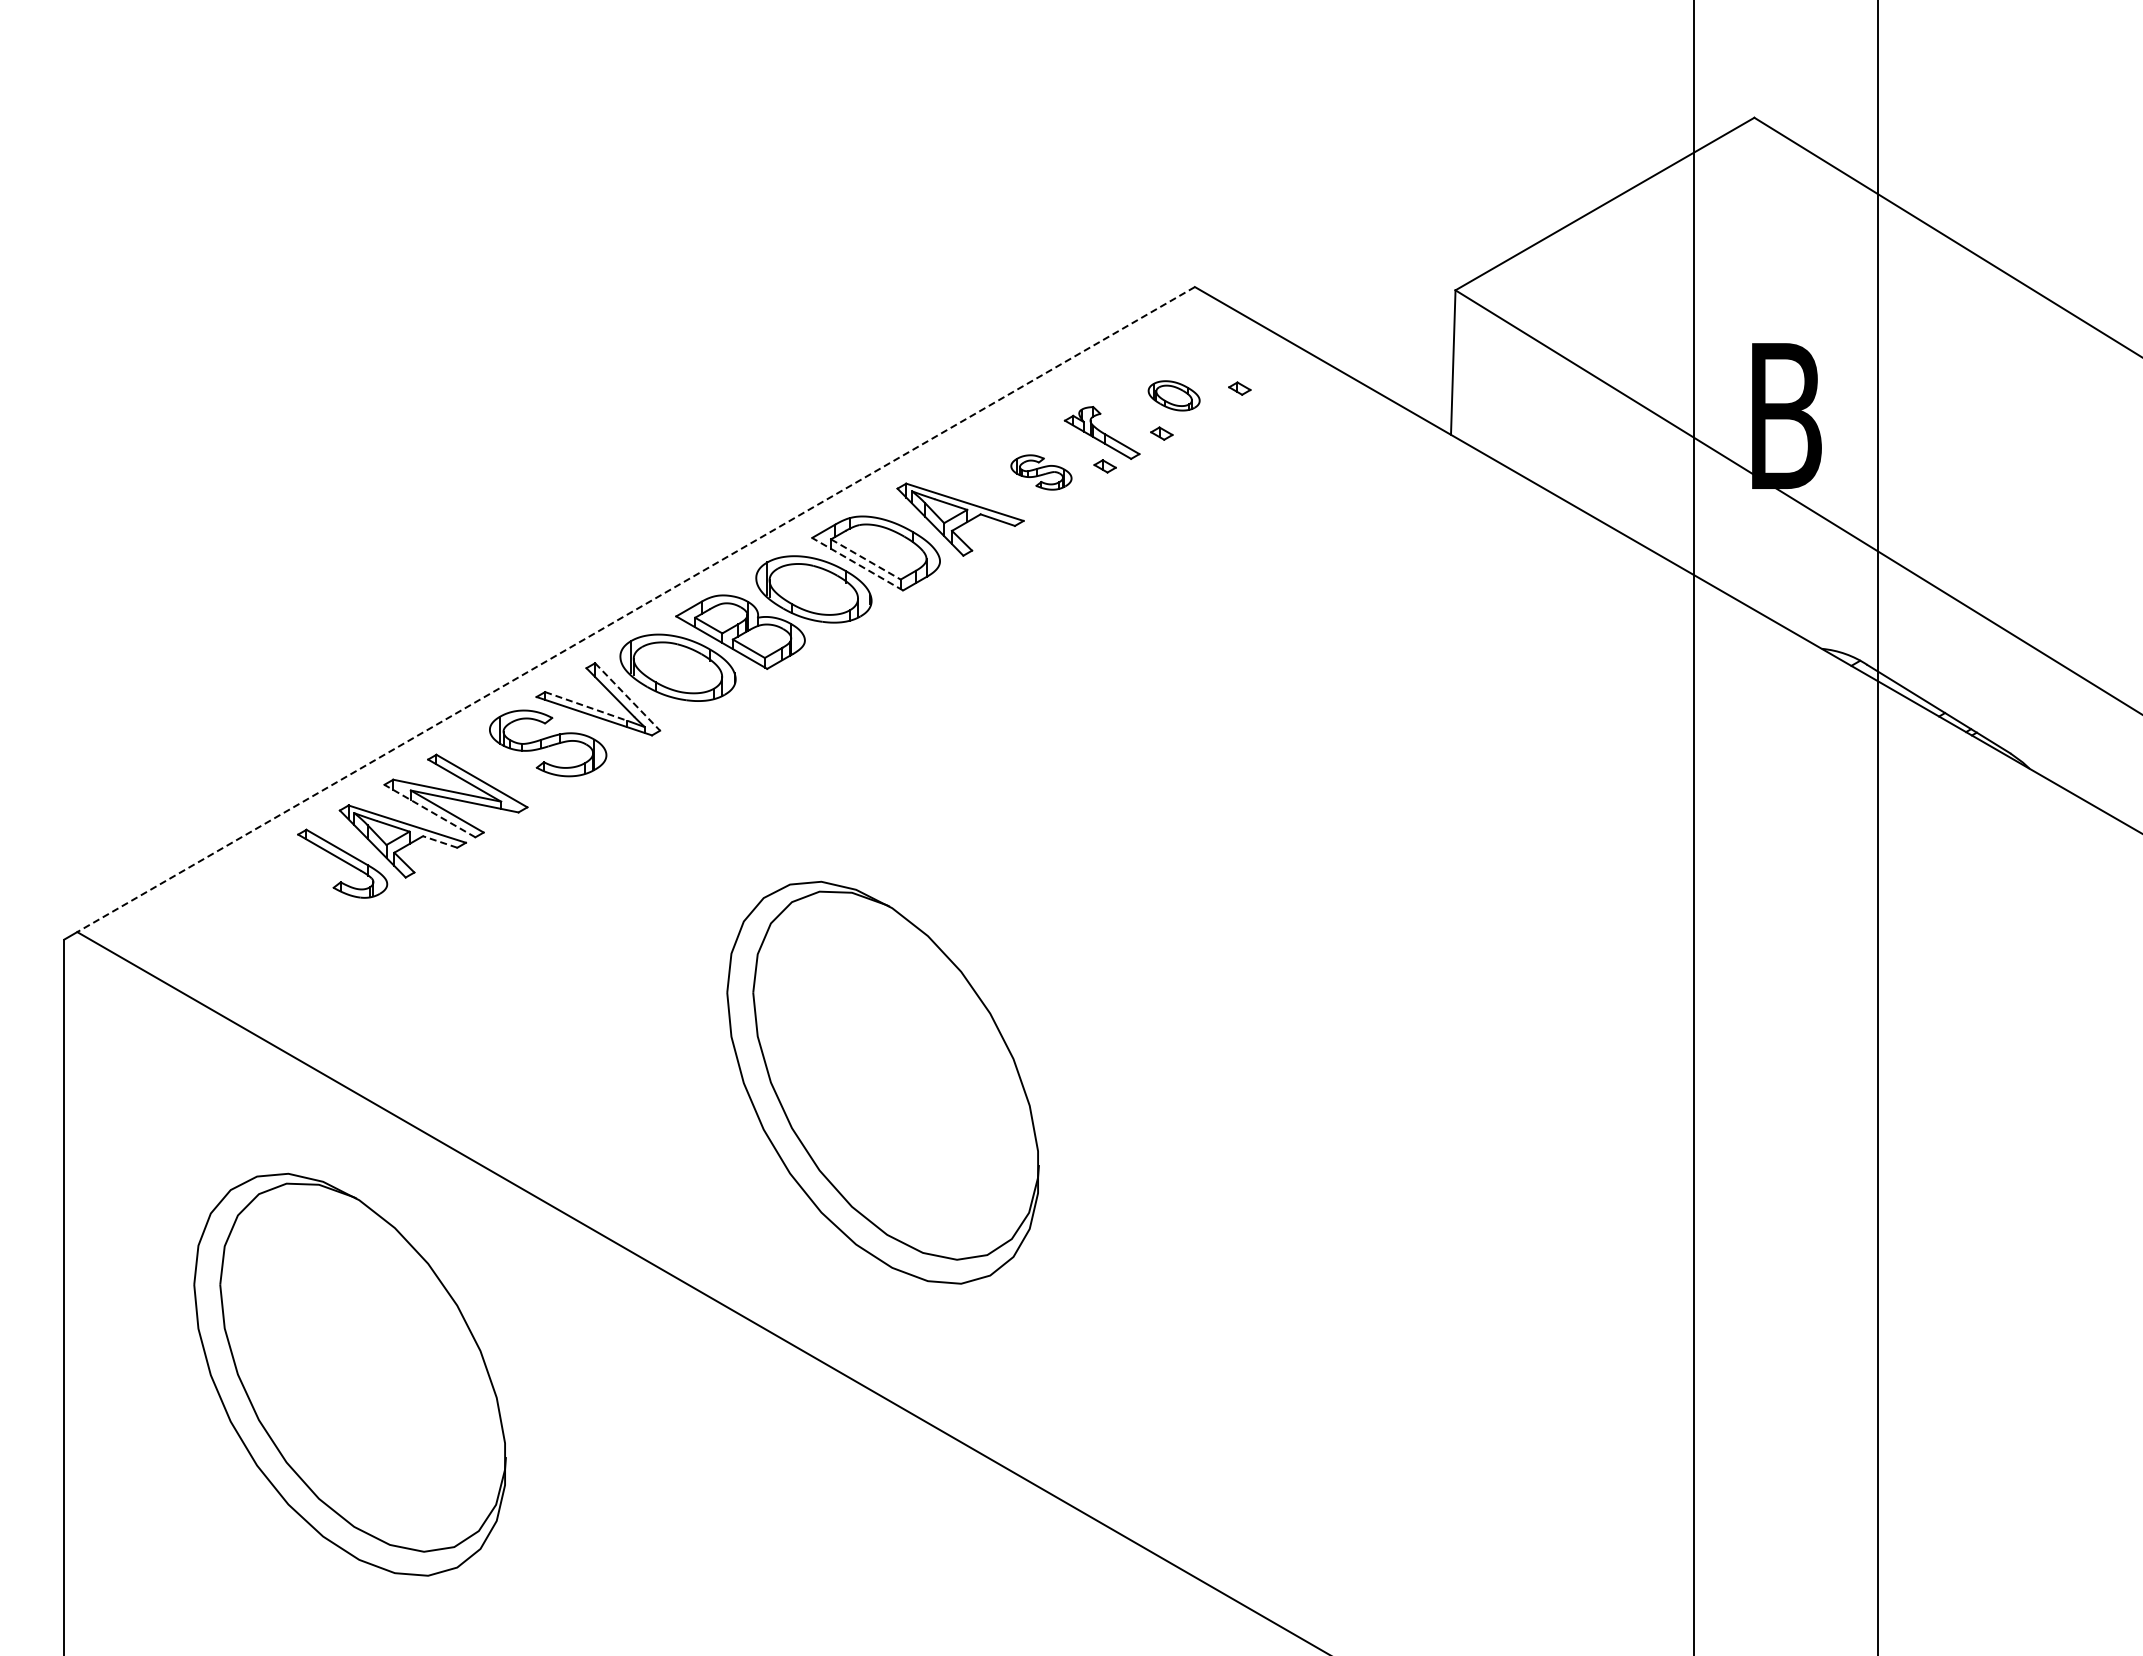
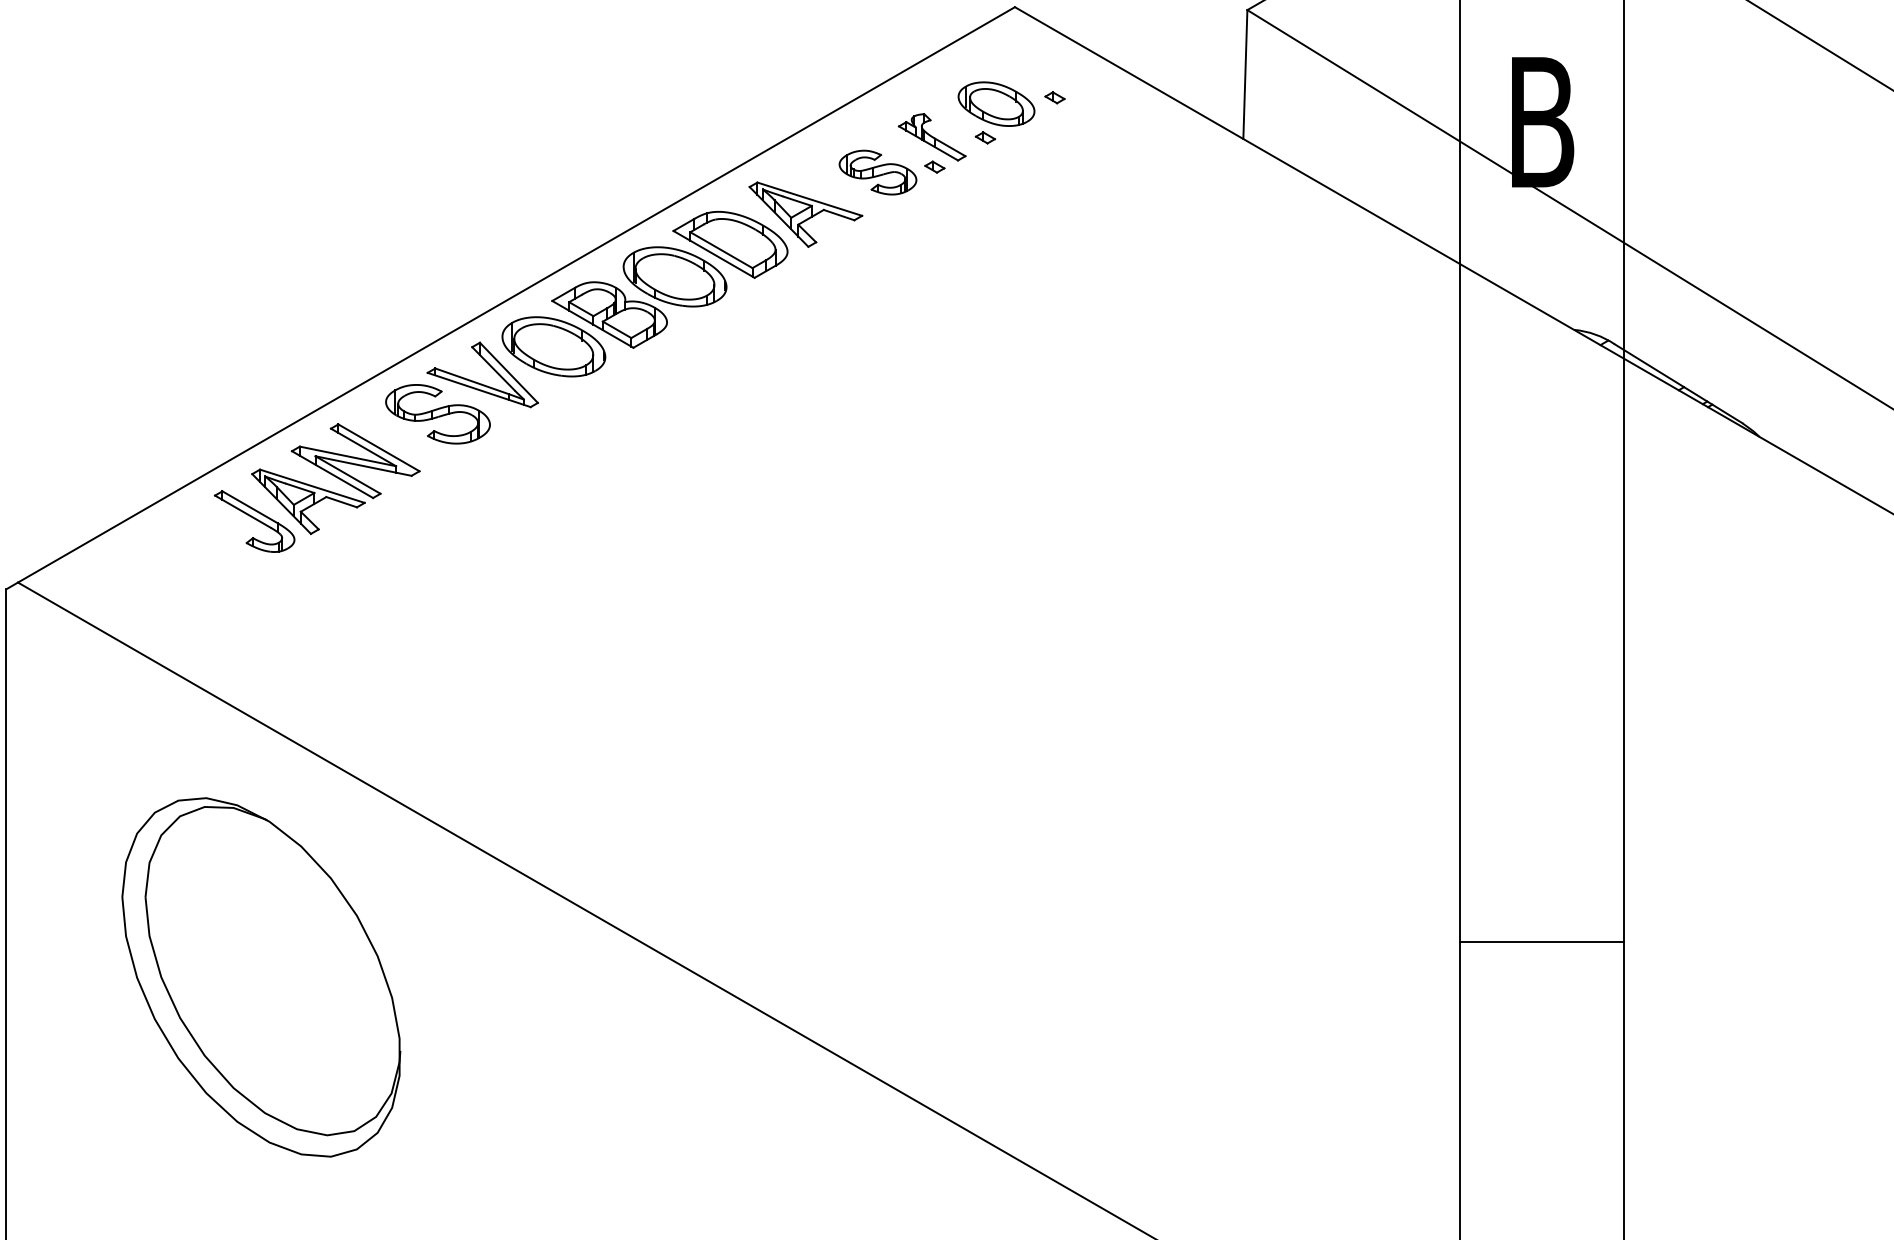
part: (1173, 395) -> (995, 103), size x1.67
part: (1041, 472) -> (878, 172), size x1.43
line: (866, 559) -> (721, 250), dashed -> solid
line: (857, 564) -> (713, 254), dashed -> solid
line: (635, 609) -> (515, 294), dashed -> solid
line: (627, 696) -> (508, 372), dashed -> solid
line: (586, 706) -> (472, 381), dashed -> solid
line: (429, 811) -> (332, 474), dashed -> solid
line: (439, 841) -> (341, 501), dashed -> solid
part: (882, 1082) -> (736, 716), removed
line: (1786, 1334) -> (1542, 941), added

